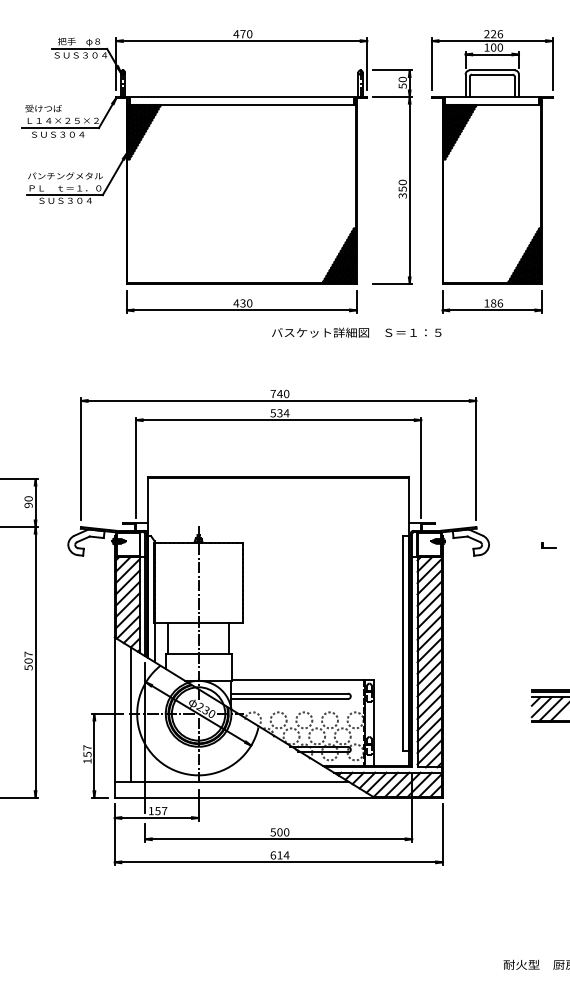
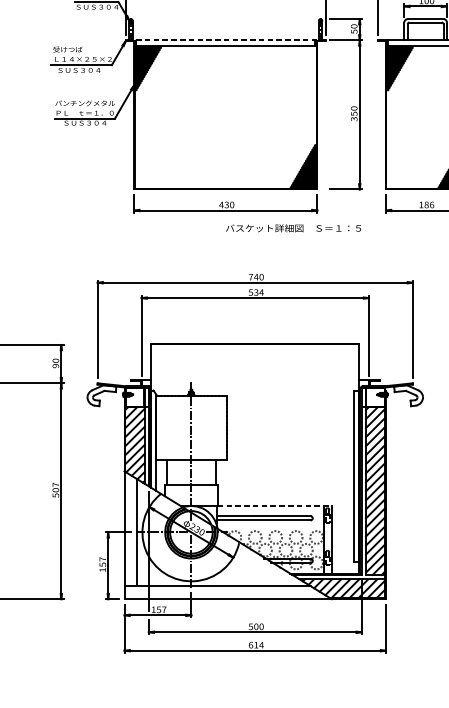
line: (241, 97) -> (225, 40), solid -> dashed
text: (356, 332) -> (293, 228), moved
line: (303, 680) -> (275, 505), solid -> dashed

